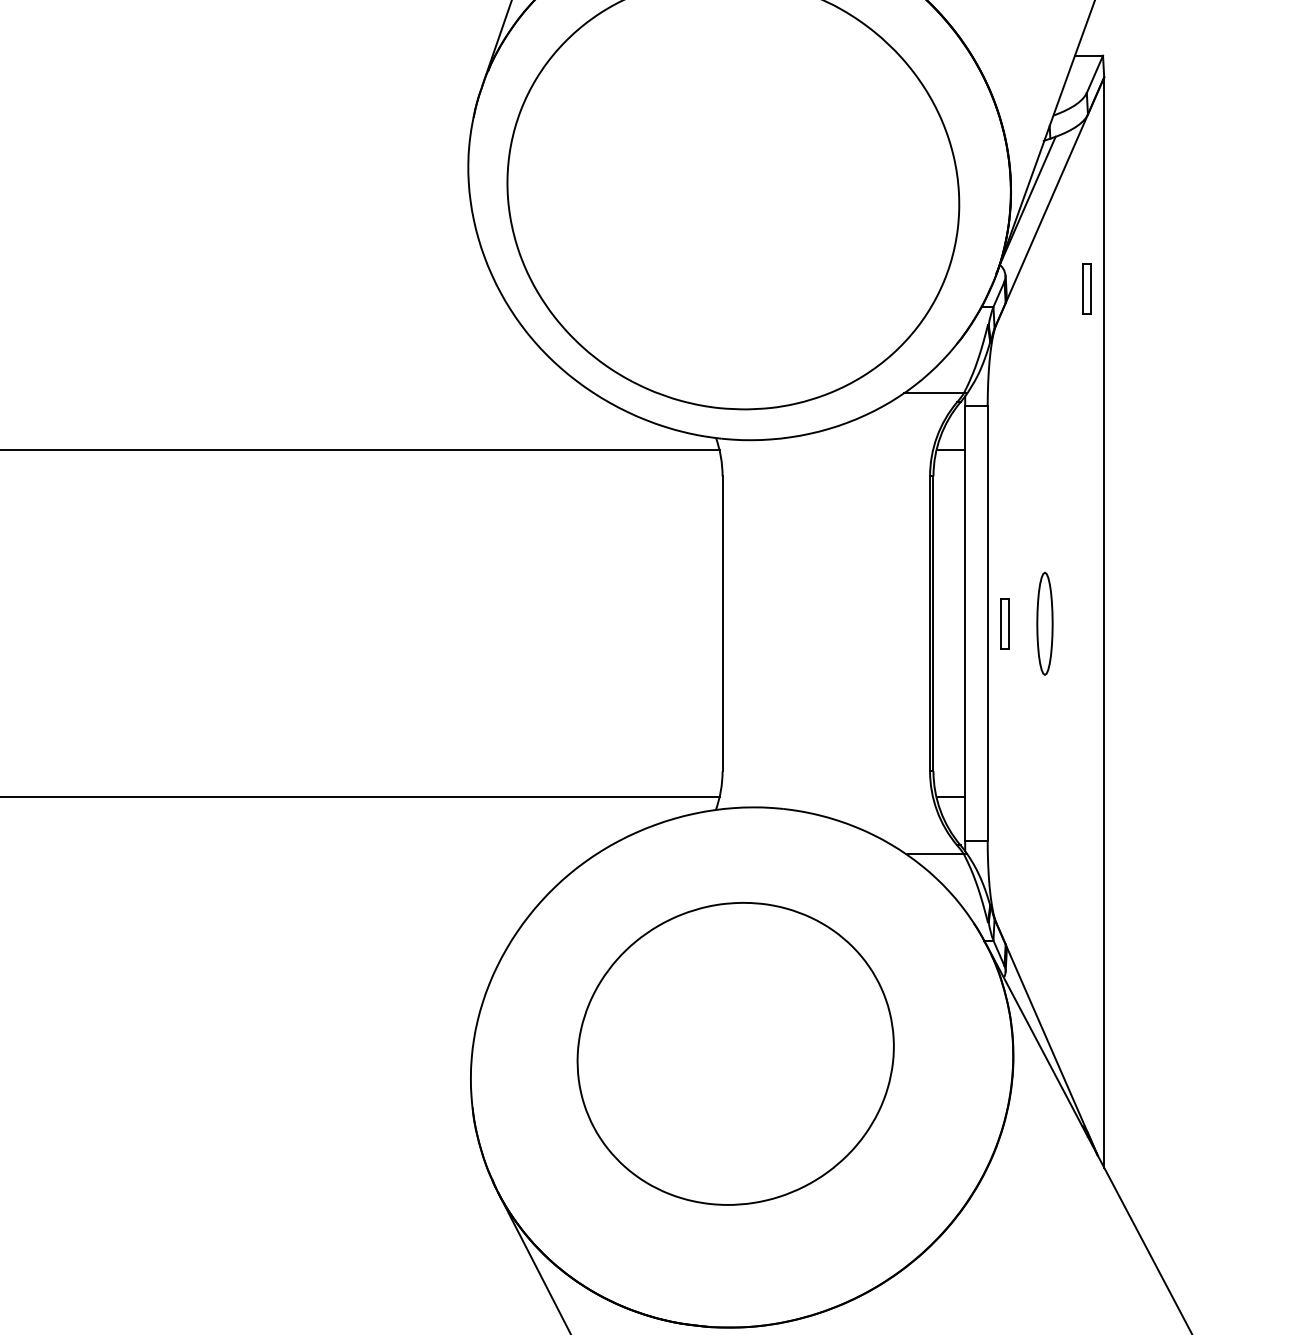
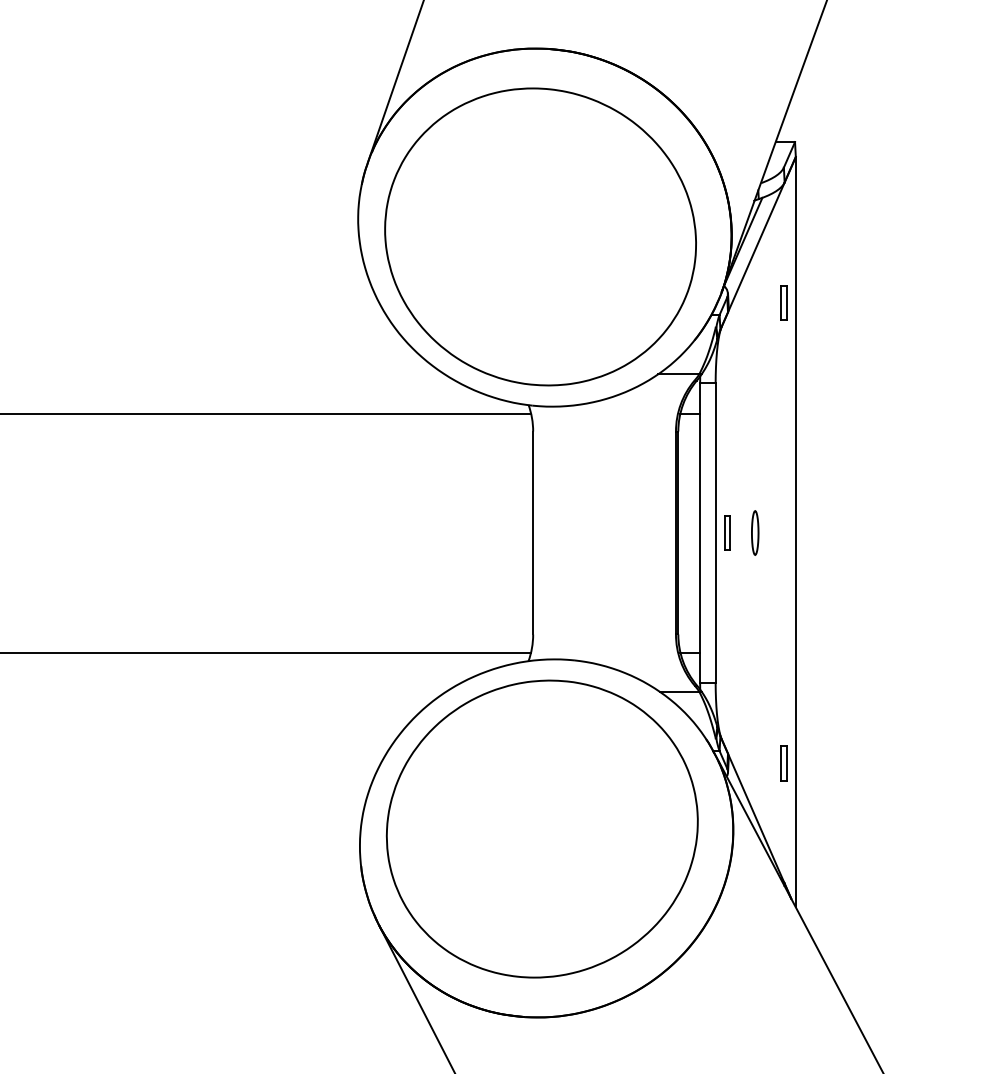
part: (1045, 623) -> (755, 532), size x0.62
part: (1086, 958) -> (783, 763), added
part: (734, 1053) -> (541, 828), size x1.43

